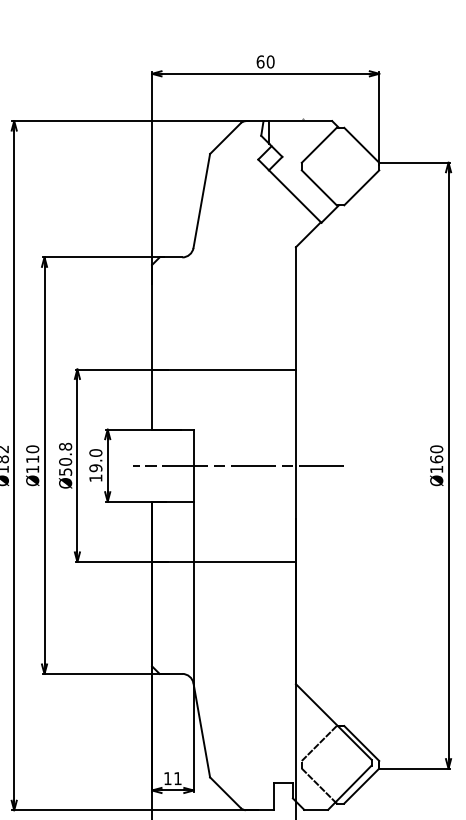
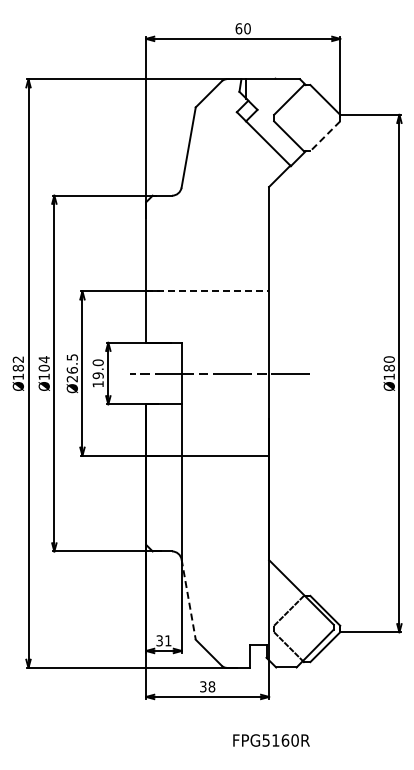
line: (360, 188) -> (324, 136), solid -> dashed
line: (224, 369) -> (208, 291), solid -> dashed
text: (31, 453) -> (43, 363), Ø110 -> Ø104
text: (435, 458) -> (388, 367), Ø160 -> Ø180
text: (64, 459) -> (71, 368), Ø50.8 -> Ø26.5
line: (201, 730) -> (188, 599), solid -> dashed
text: (167, 778) -> (159, 640), 11 -> 31

